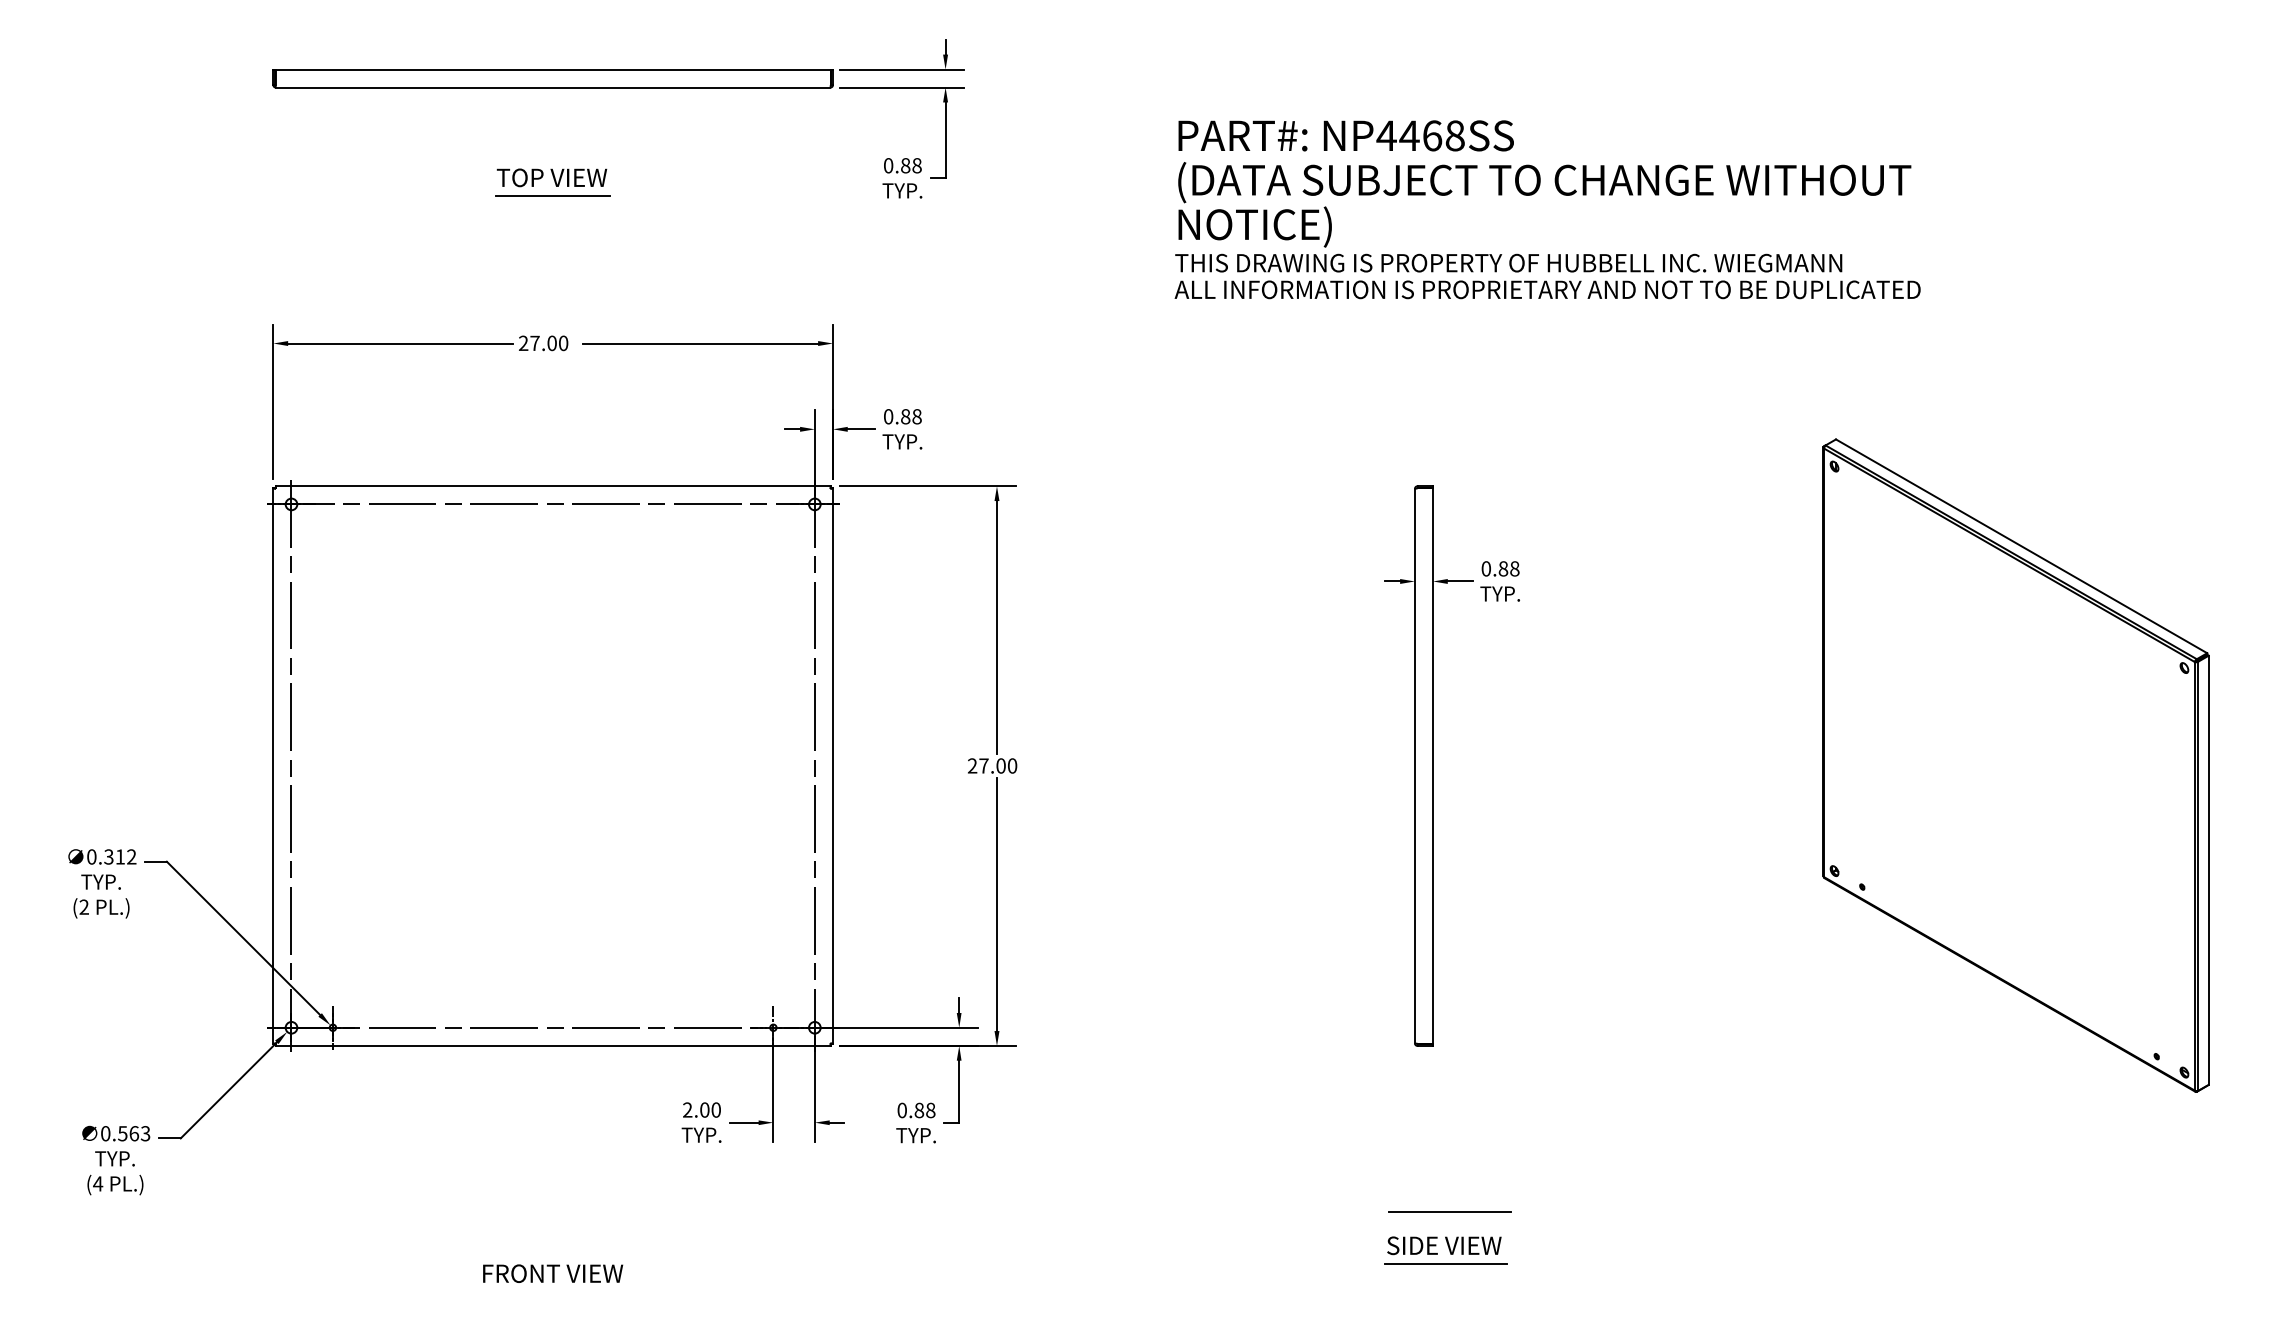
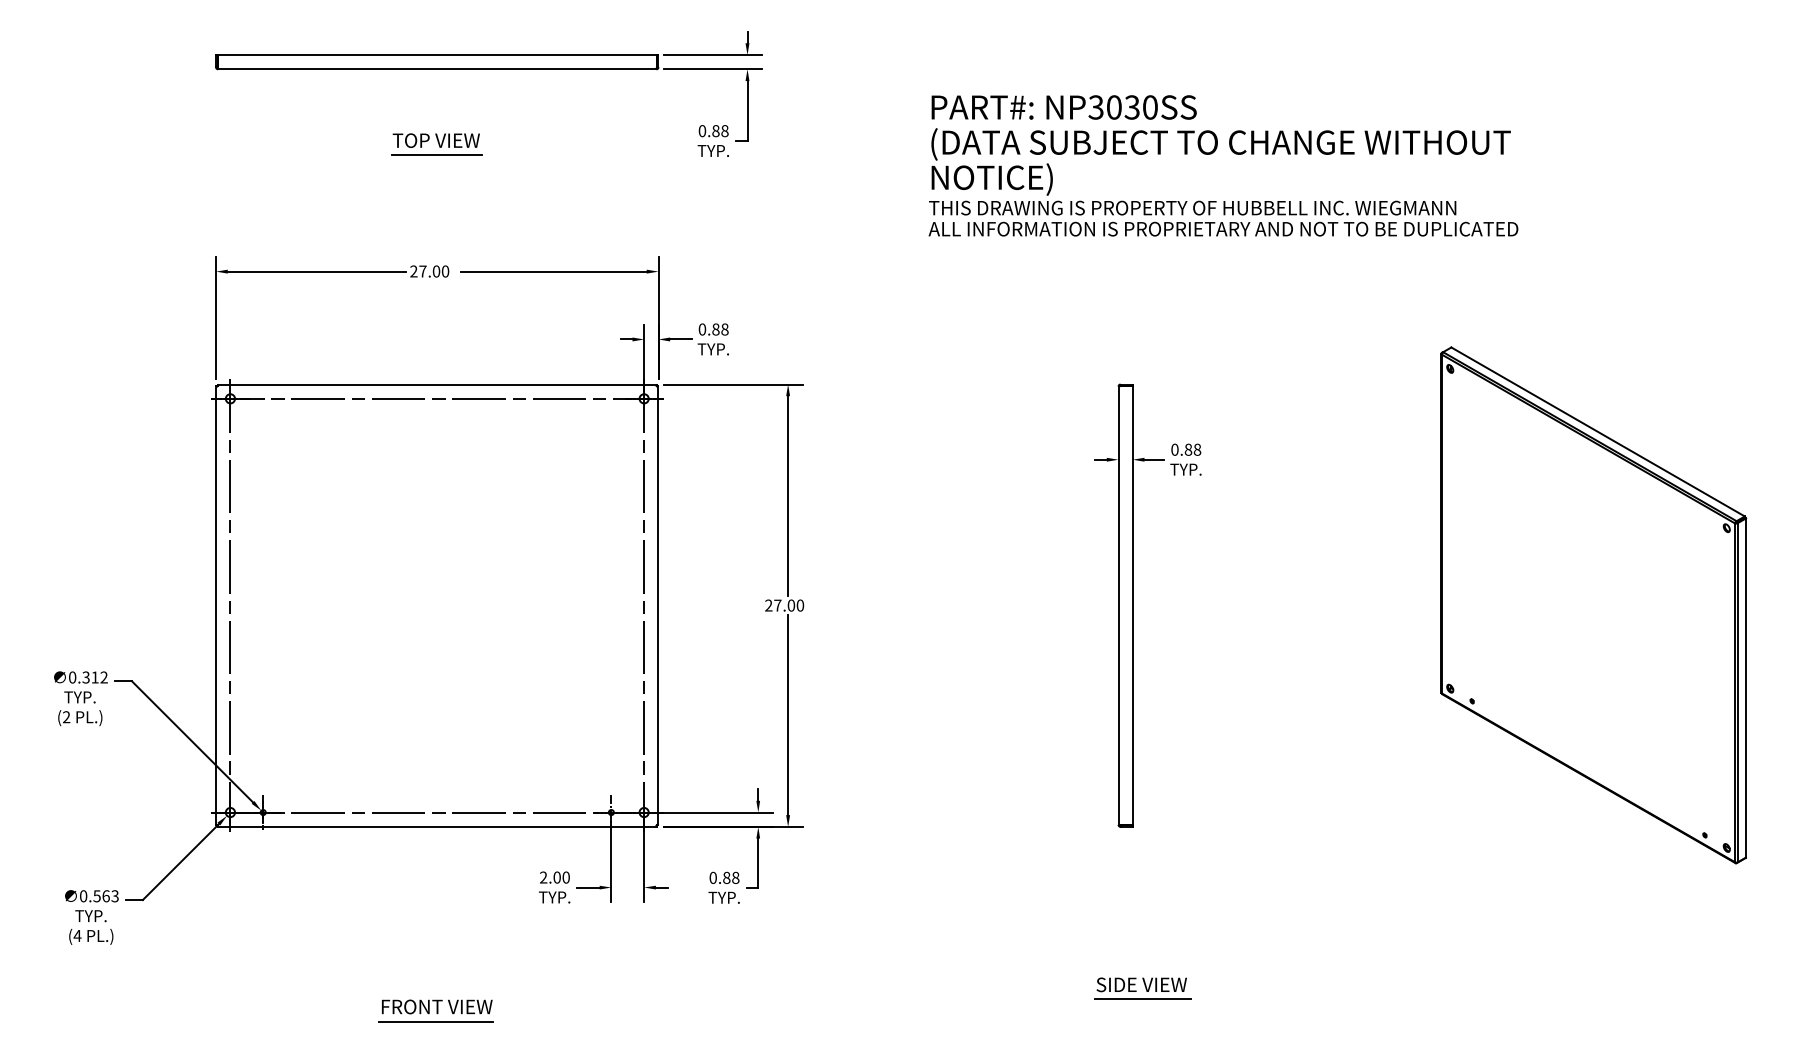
text: (1420, 135) -> (1122, 107), NP4468SS -> NP3030SS
line: (1449, 1211) -> (1145, 957), removed
line: (551, 1292) -> (435, 1021), added

